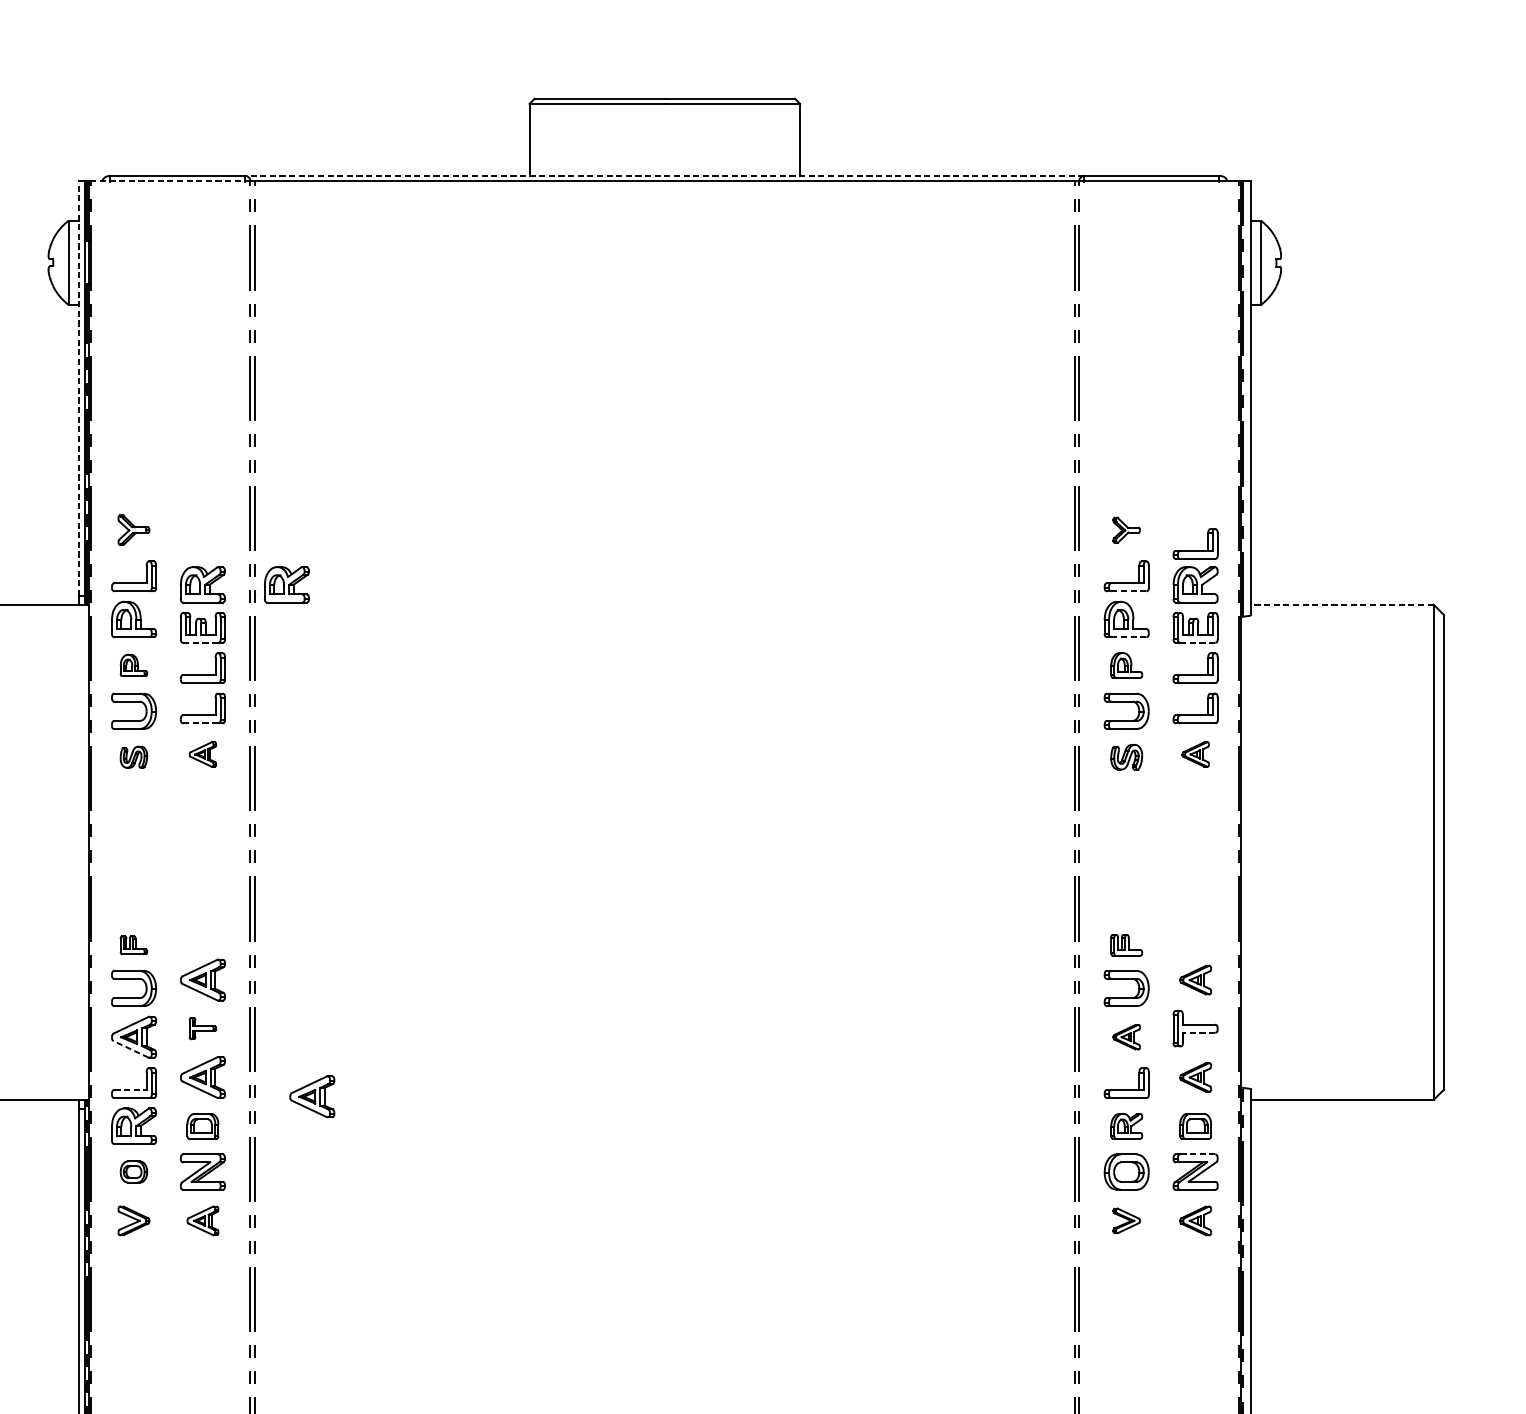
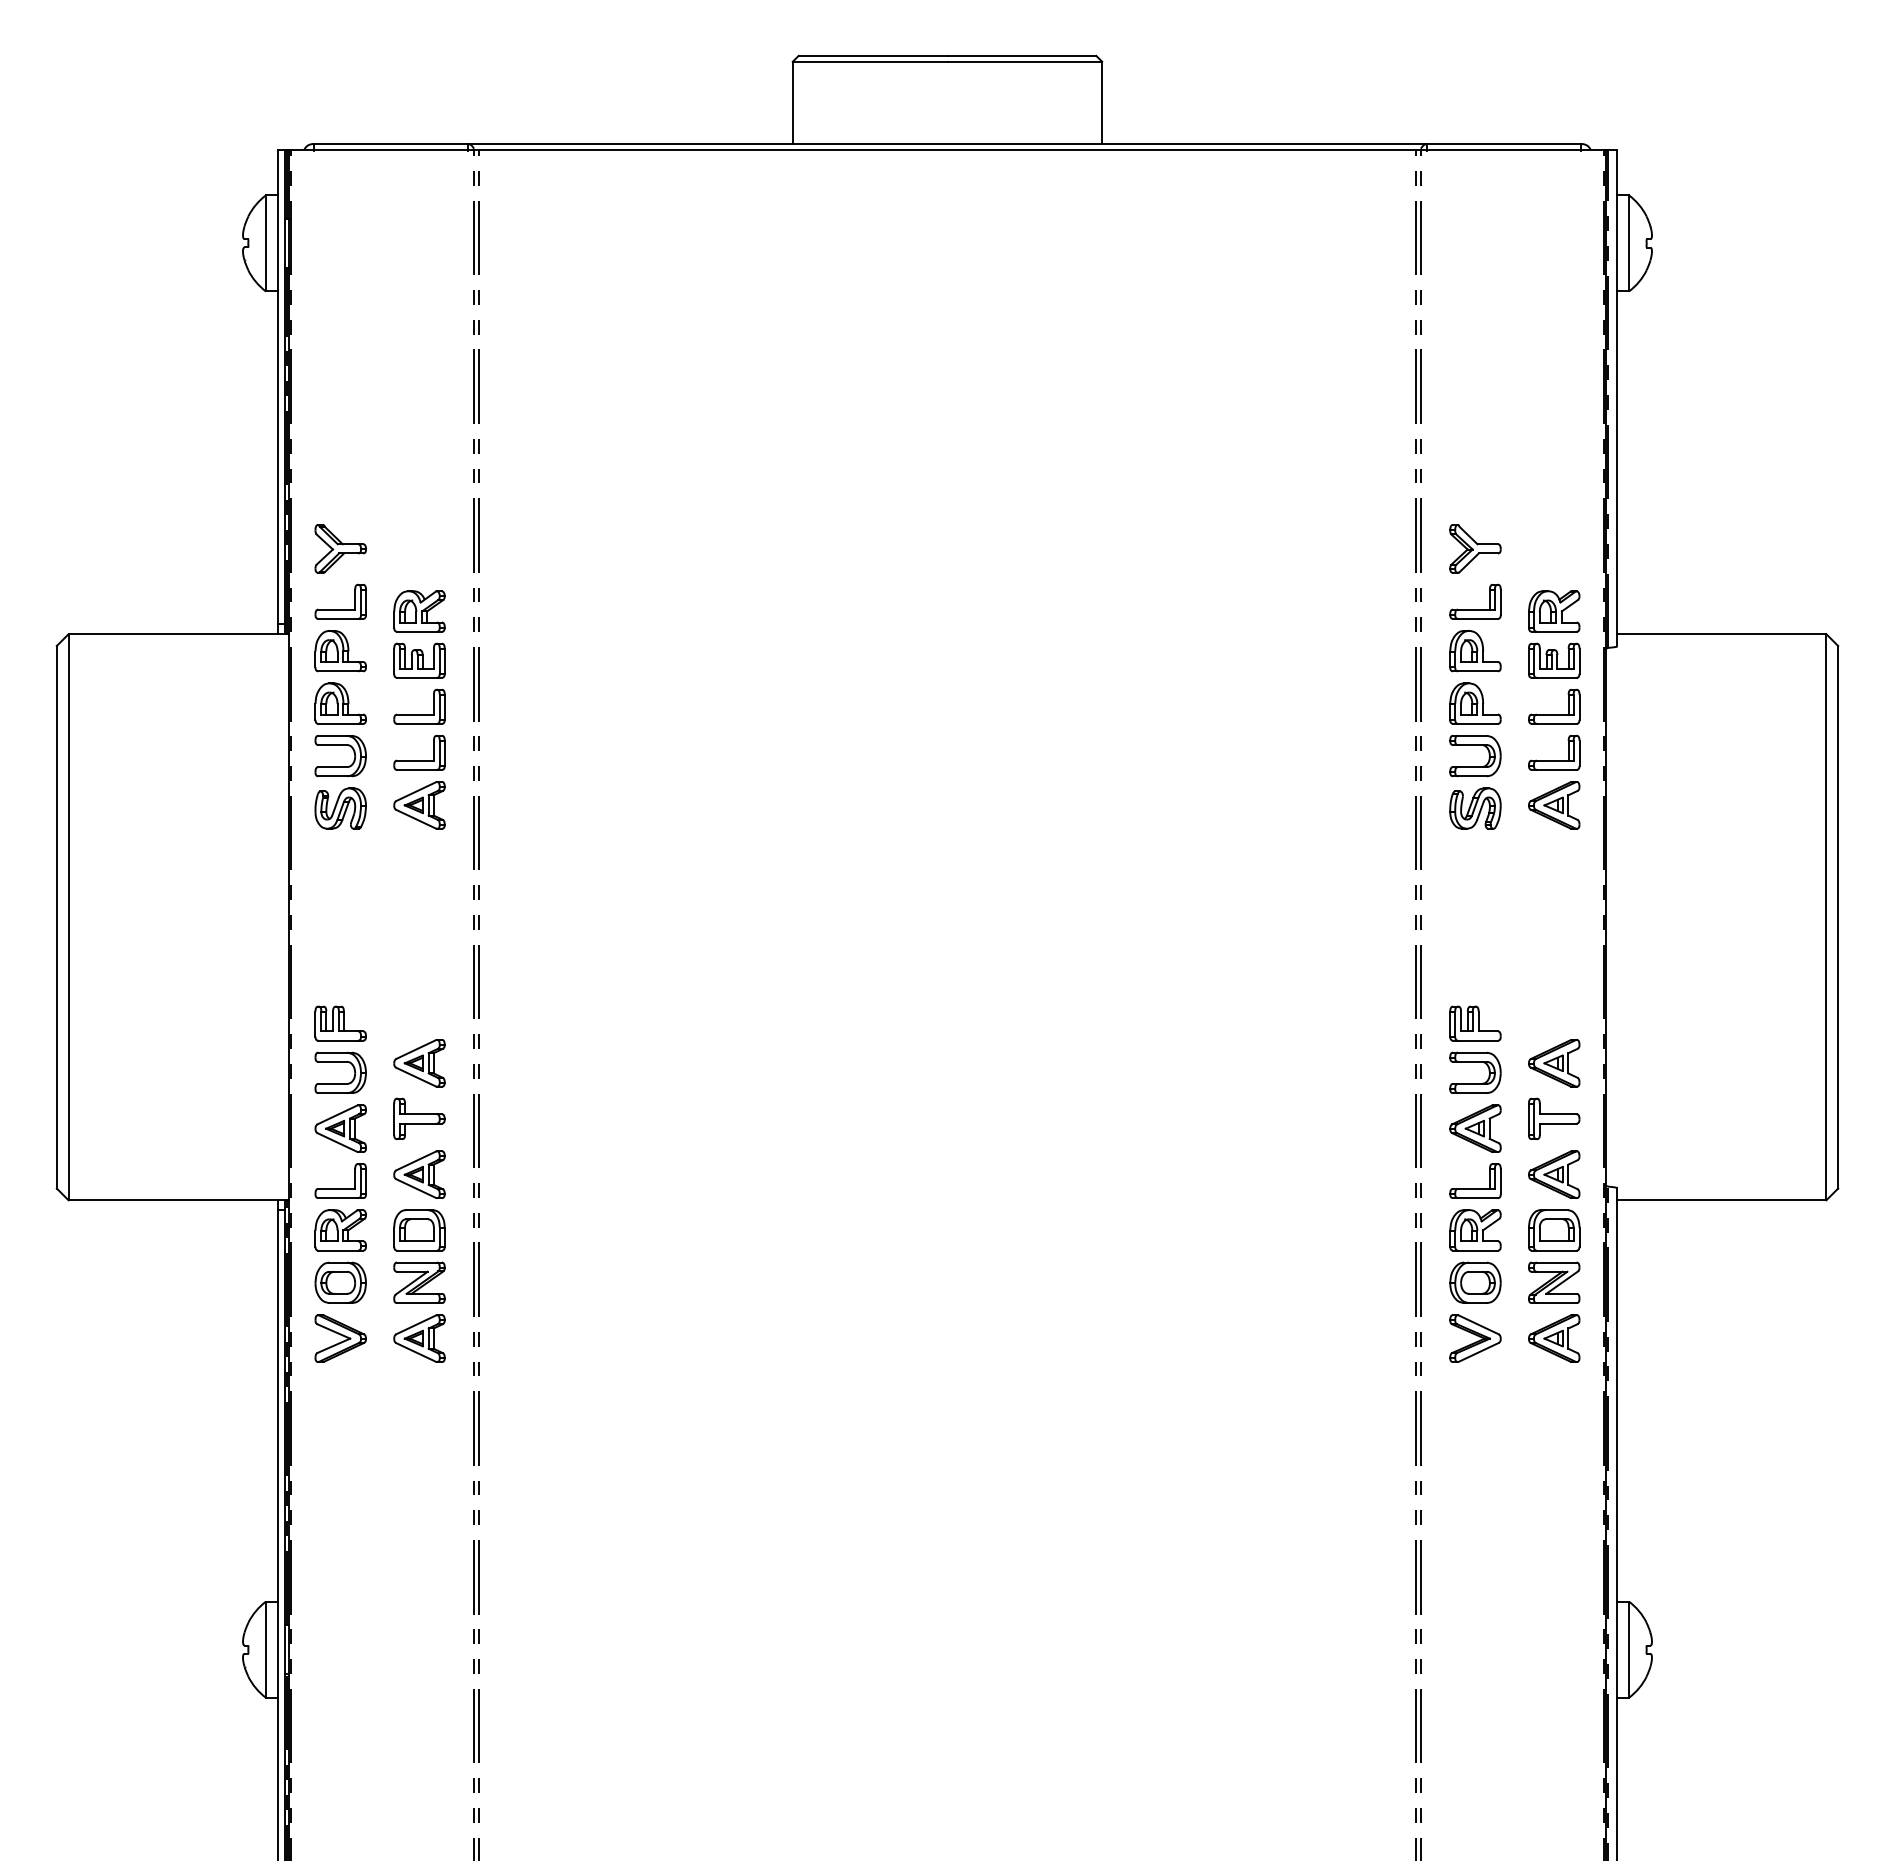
line: (663, 175) -> (946, 143), dashed -> solid
line: (170, 180) -> (382, 149), dashed -> solid
line: (78, 388) -> (277, 386), dashed -> solid
part: (133, 529) -> (340, 548), size x1.43
part: (1126, 529) -> (1475, 548), size x1.67
part: (1195, 550) -> (1554, 572), removed
part: (286, 584) -> (515, 611), removed
line: (1128, 590) -> (1477, 618), dashed -> solid
line: (1341, 604) -> (1721, 634), dashed -> solid
line: (1128, 637) -> (1477, 671), dashed -> solid
line: (201, 642) -> (417, 677), dashed -> solid
line: (1197, 642) -> (1556, 677), dashed -> solid
part: (133, 665) -> (340, 703), size x1.67
part: (1126, 665) -> (1475, 703), size x1.43
line: (201, 723) -> (417, 769), dashed -> solid
part: (202, 754) -> (419, 805), size x1.67
part: (1195, 754) -> (1554, 805), size x1.67
part: (133, 757) -> (340, 808), size x1.67
part: (1126, 757) -> (1475, 808), size x1.43
part: (133, 945) -> (340, 1023), size x1.67
part: (1126, 945) -> (1475, 1023), size x1.43
part: (1195, 980) -> (1554, 1063), size x1.43
part: (202, 1028) -> (419, 1118), size x1.67
line: (1198, 1032) -> (1557, 1123), dashed -> solid
part: (1126, 1037) -> (1475, 1128), size x1.67
line: (131, 1049) -> (337, 1142), dashed -> solid
part: (1195, 1077) -> (1554, 1174), size x1.43
line: (131, 1089) -> (337, 1188), dashed -> solid
part: (312, 1096) -> (544, 1196), removed
part: (202, 1126) -> (419, 1230), size x1.43
part: (1126, 1126) -> (1475, 1230), size x1.43
part: (1195, 1126) -> (1554, 1230), size x1.43
line: (1197, 1154) -> (1556, 1262), dashed -> solid
part: (133, 1171) -> (340, 1282), size x1.67
part: (133, 1220) -> (340, 1338), size x1.43
part: (202, 1220) -> (419, 1338), size x1.43
part: (1126, 1220) -> (1475, 1338), size x1.67
part: (1195, 1220) -> (1554, 1338), size x1.43

